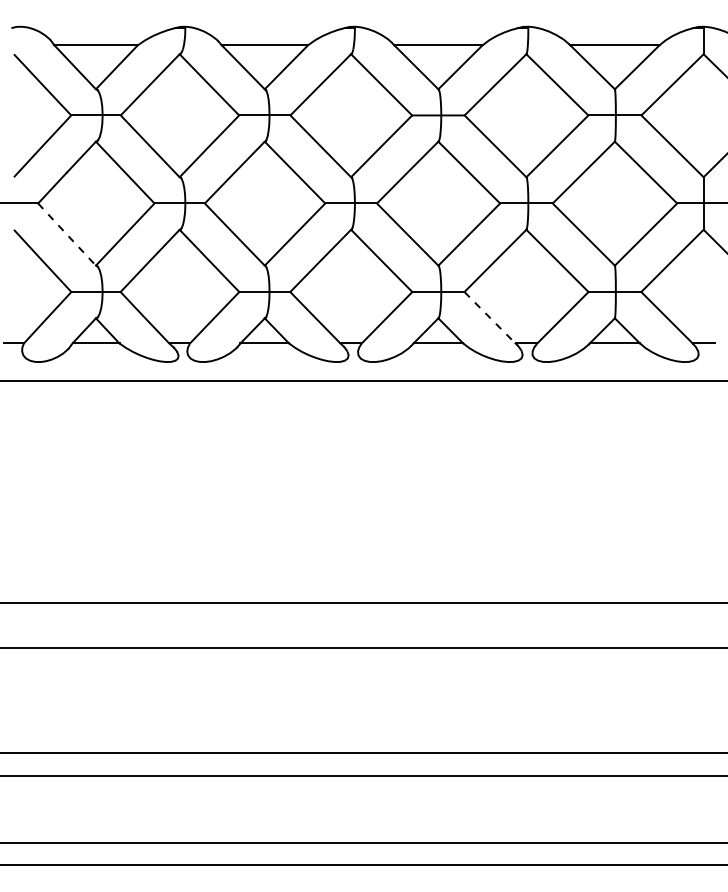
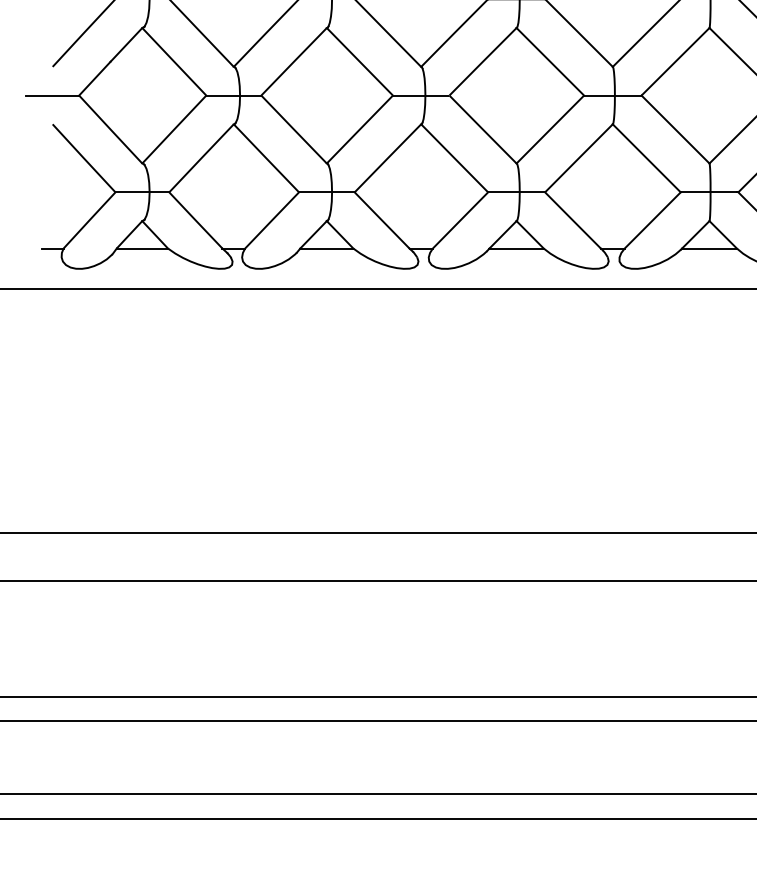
line: (66, 234) -> (110, 129), dashed -> solid
line: (489, 317) -> (572, 220), dashed -> solid

